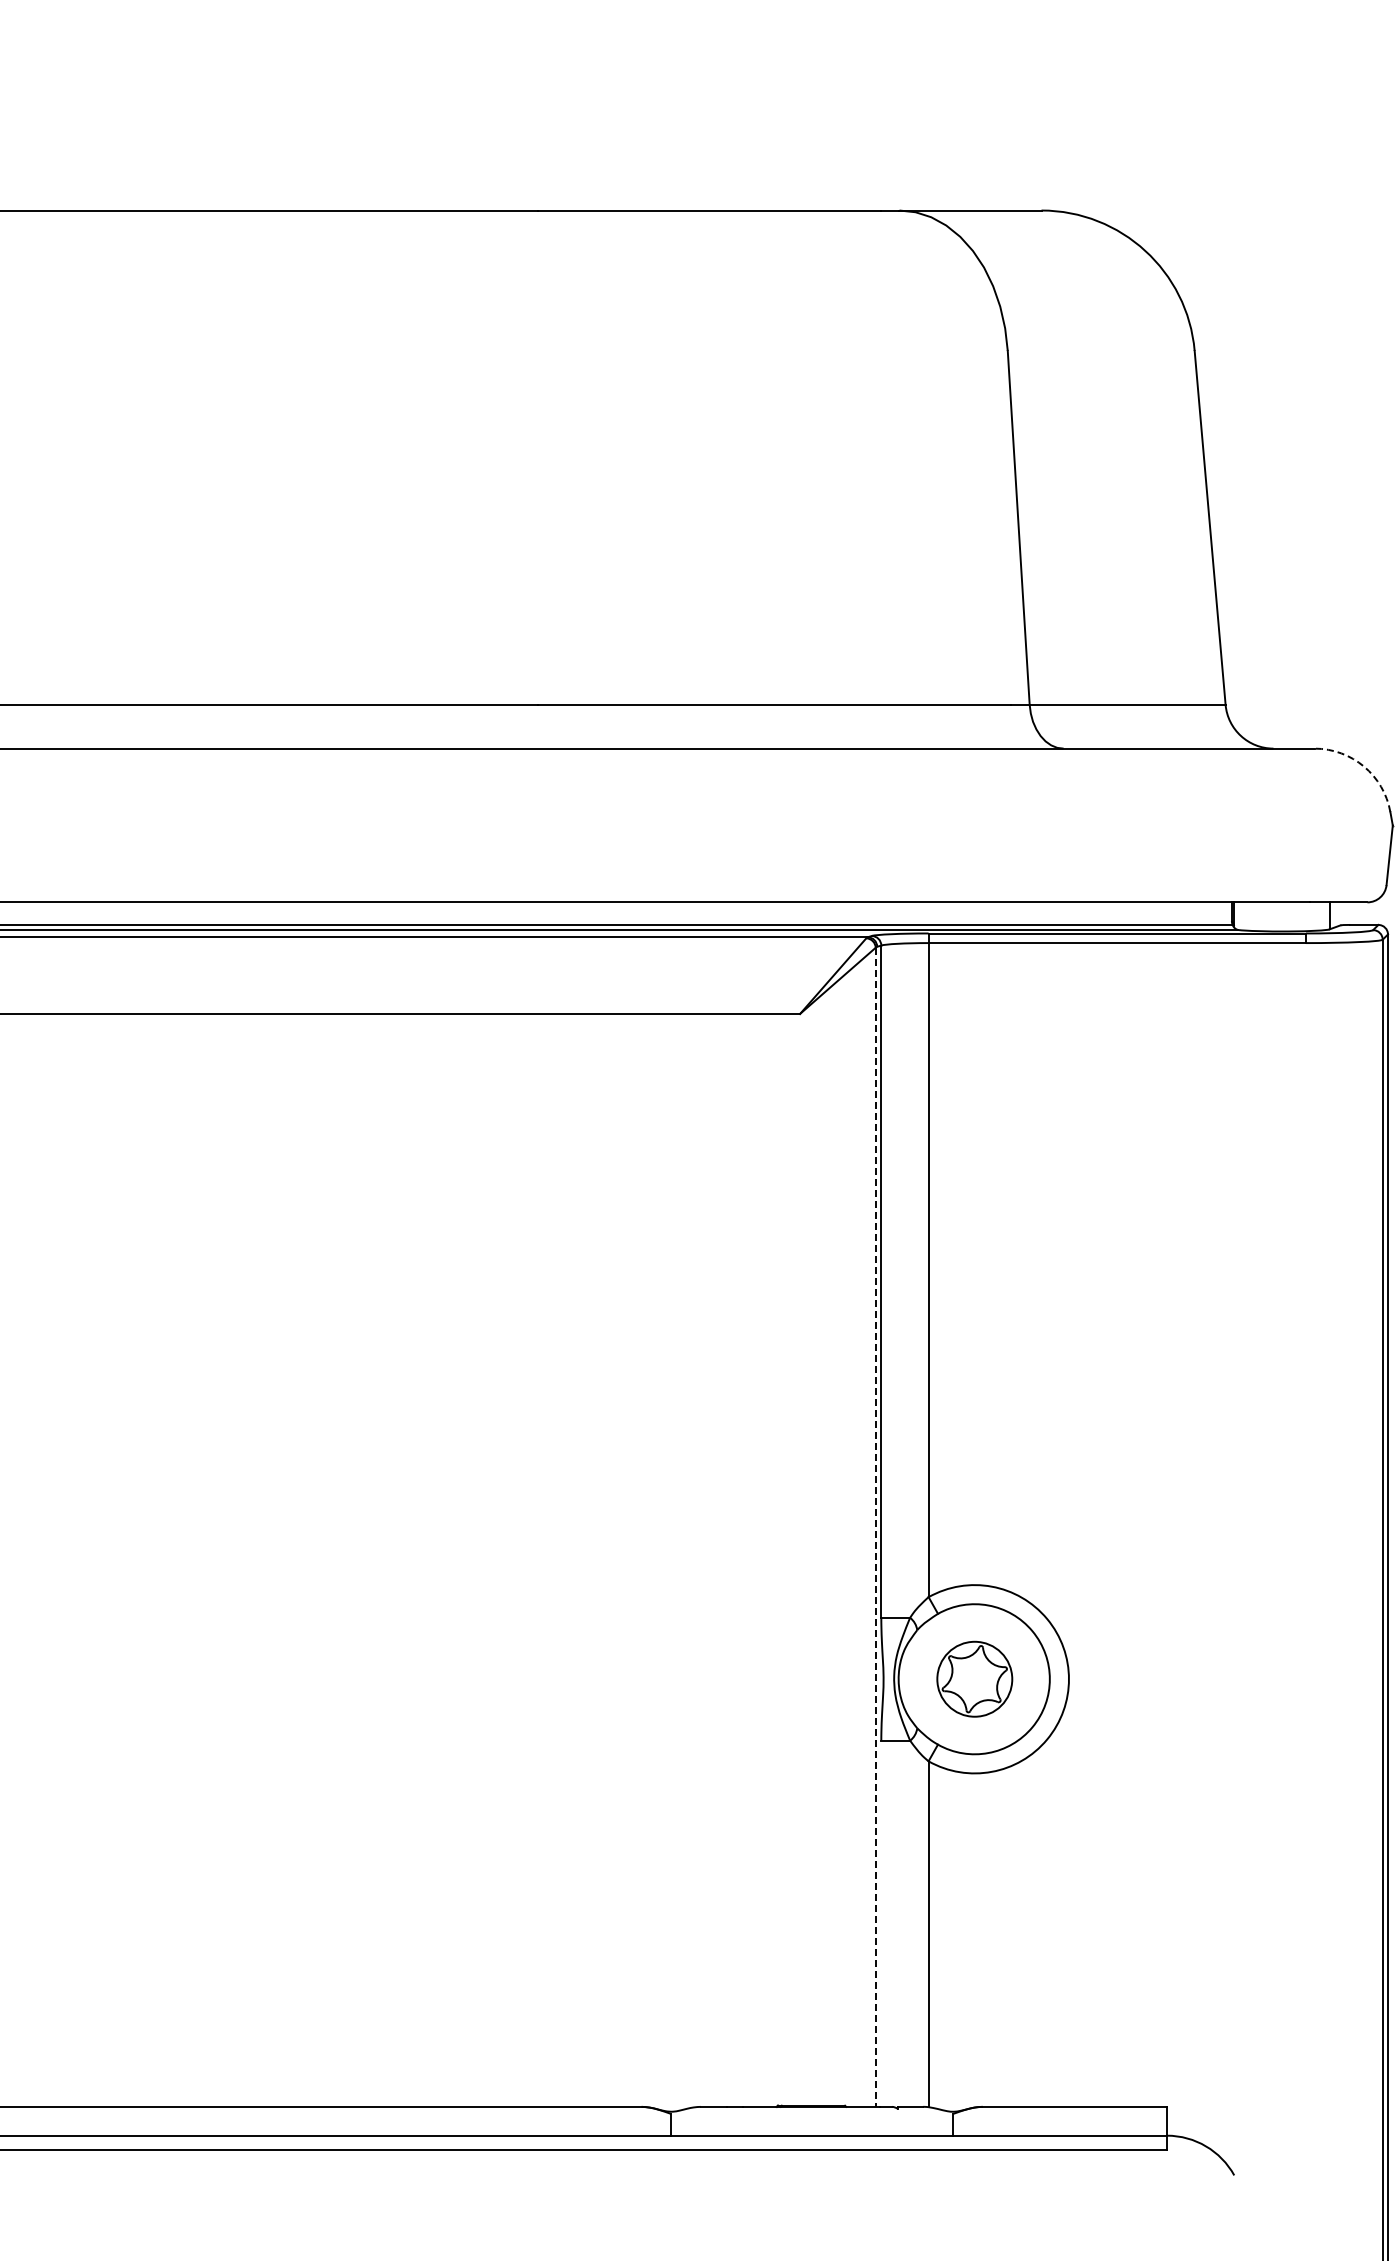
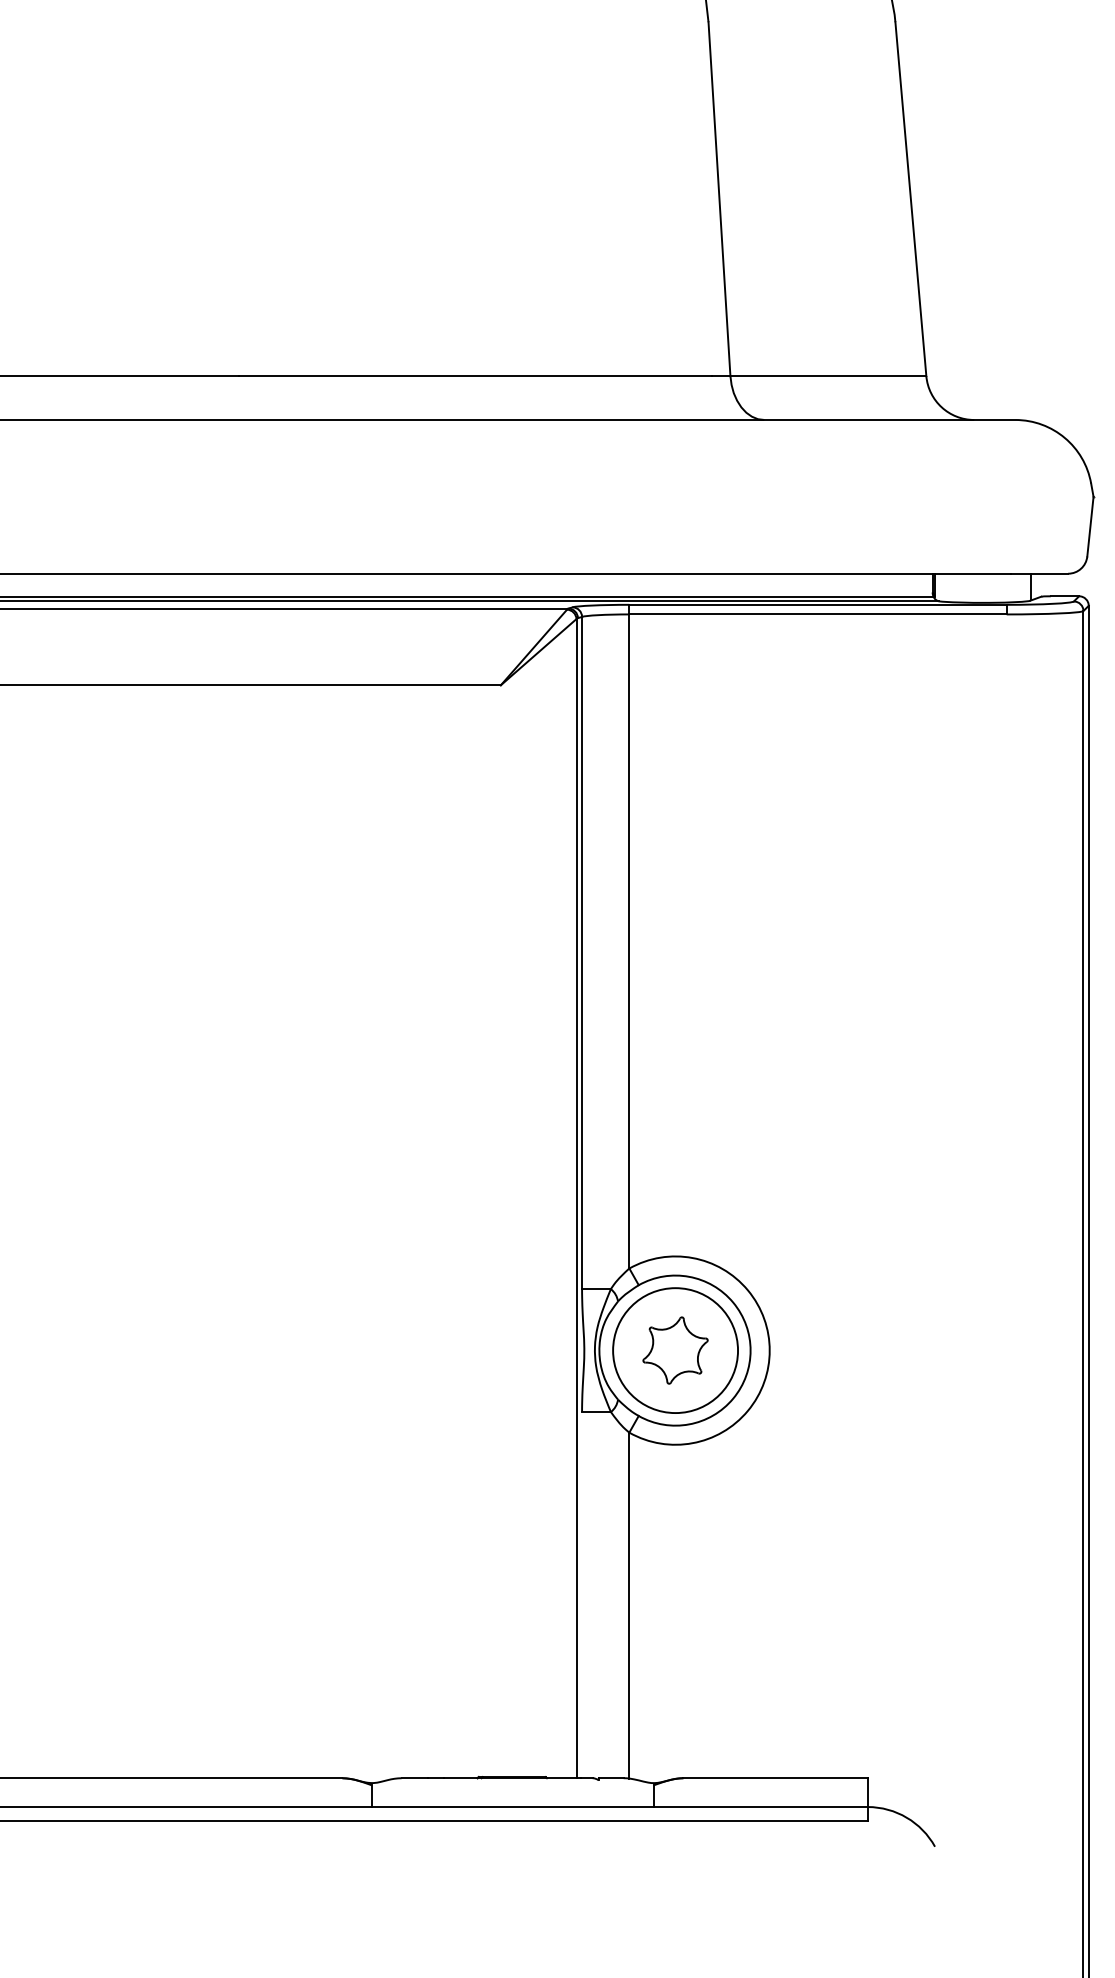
arc: (1364, 766) -> (1065, 437), dashed -> solid
line: (875, 1527) -> (576, 1198), dashed -> solid
circle: (974, 1678) -> (675, 1349), size x1.67

